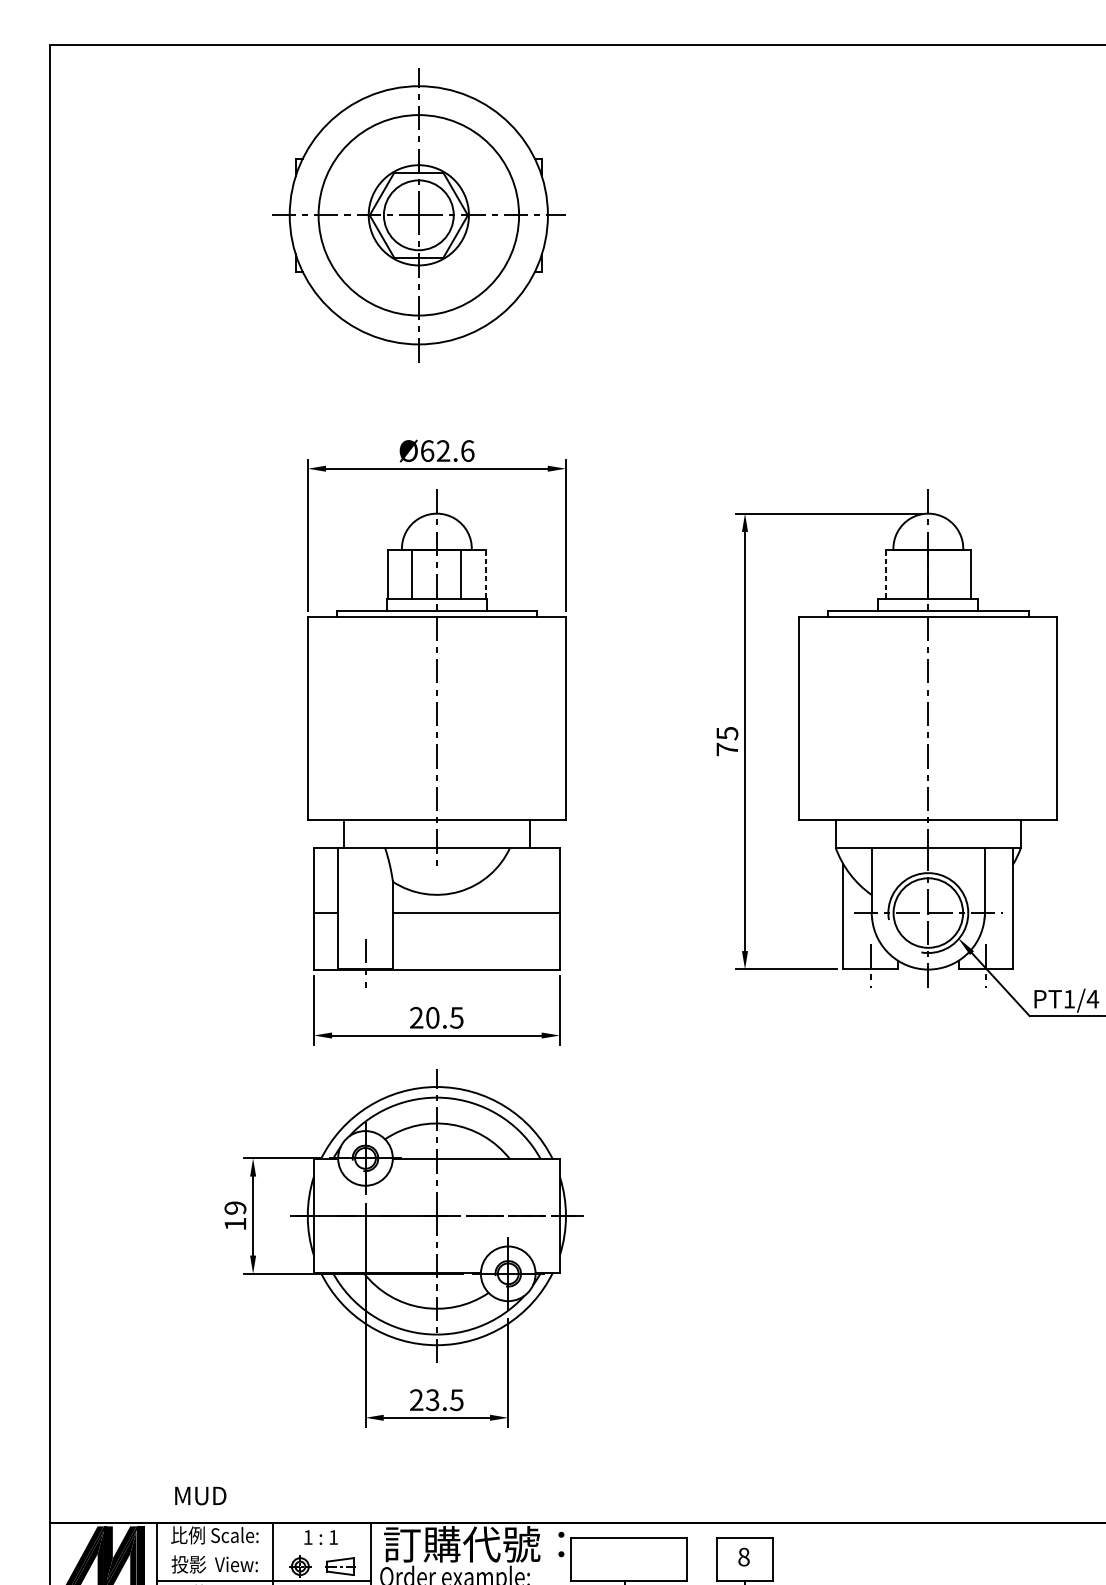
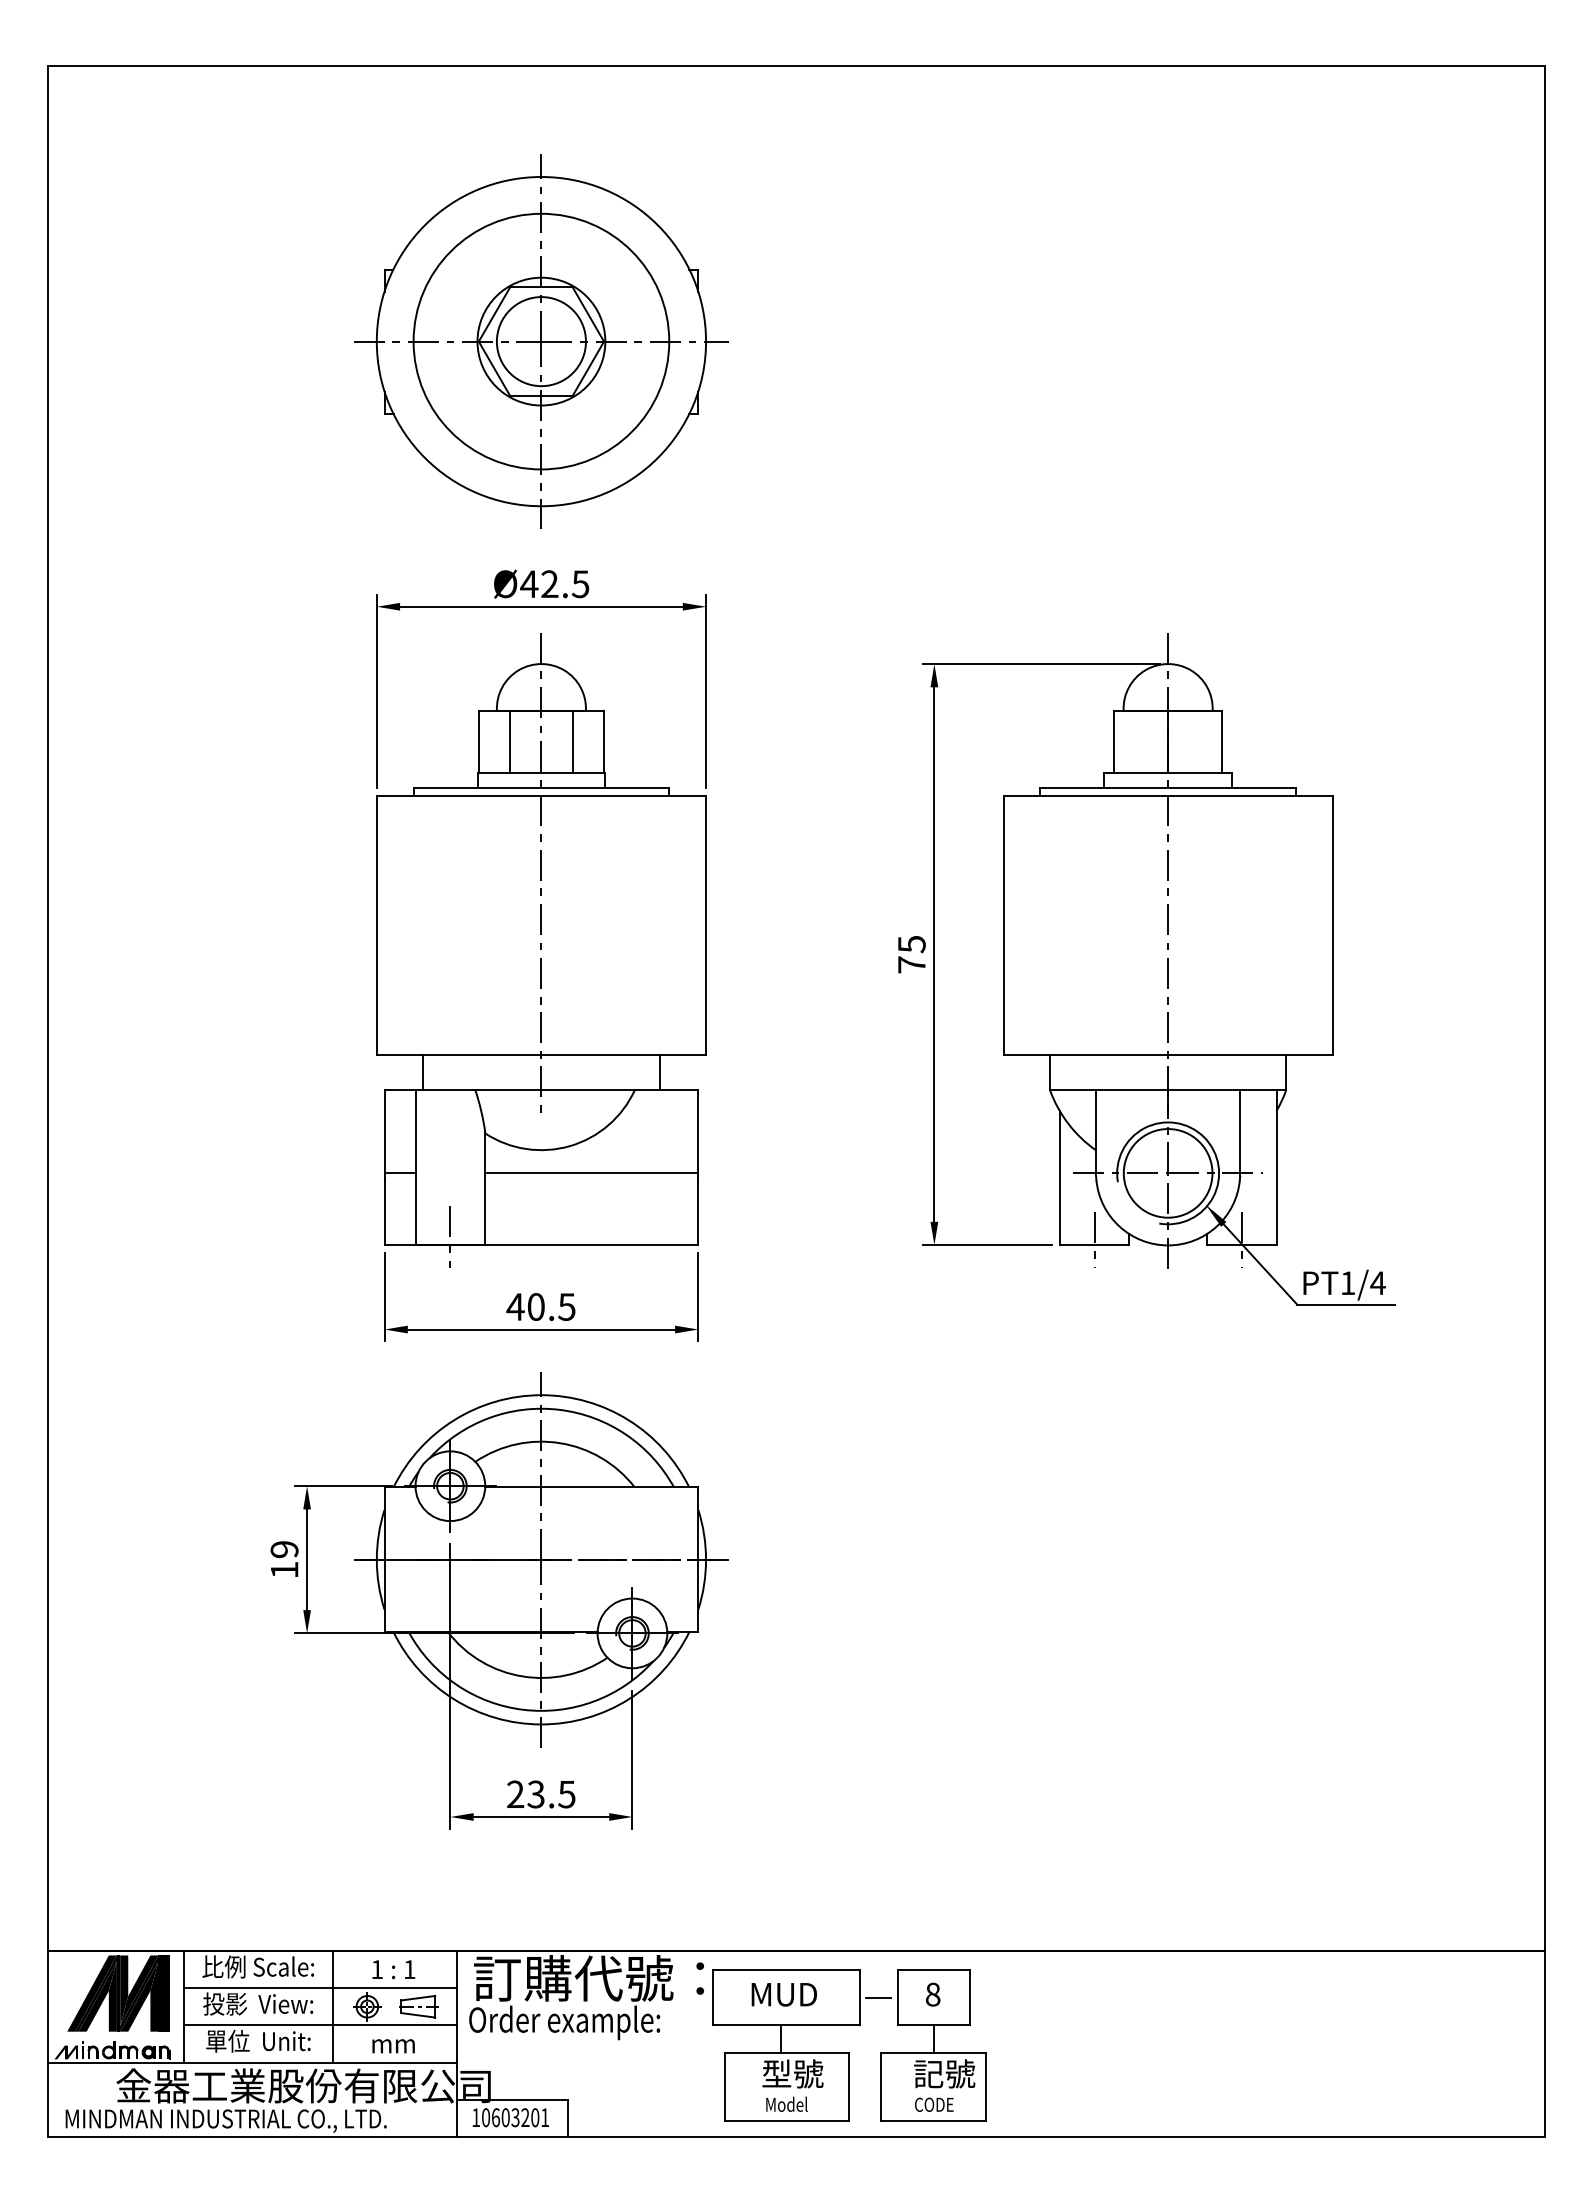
part: (418, 215) -> (541, 341), moved
text: (447, 451) -> (554, 584), Ø62.6 -> Ø42.5
line: (486, 574) -> (604, 741), dashed -> solid
line: (885, 574) -> (1113, 741), dashed -> solid
text: (416, 1017) -> (515, 1306), 20.5 -> 40.5
text: (200, 1495) -> (783, 1994), moved
line: (263, 1552) -> (320, 1988), added
line: (701, 1559) -> (878, 1997), added

